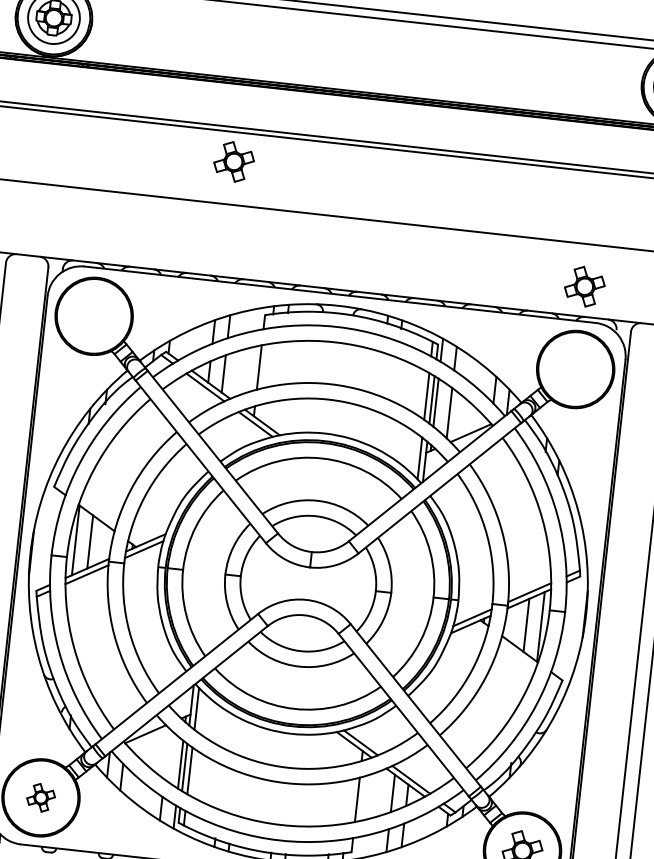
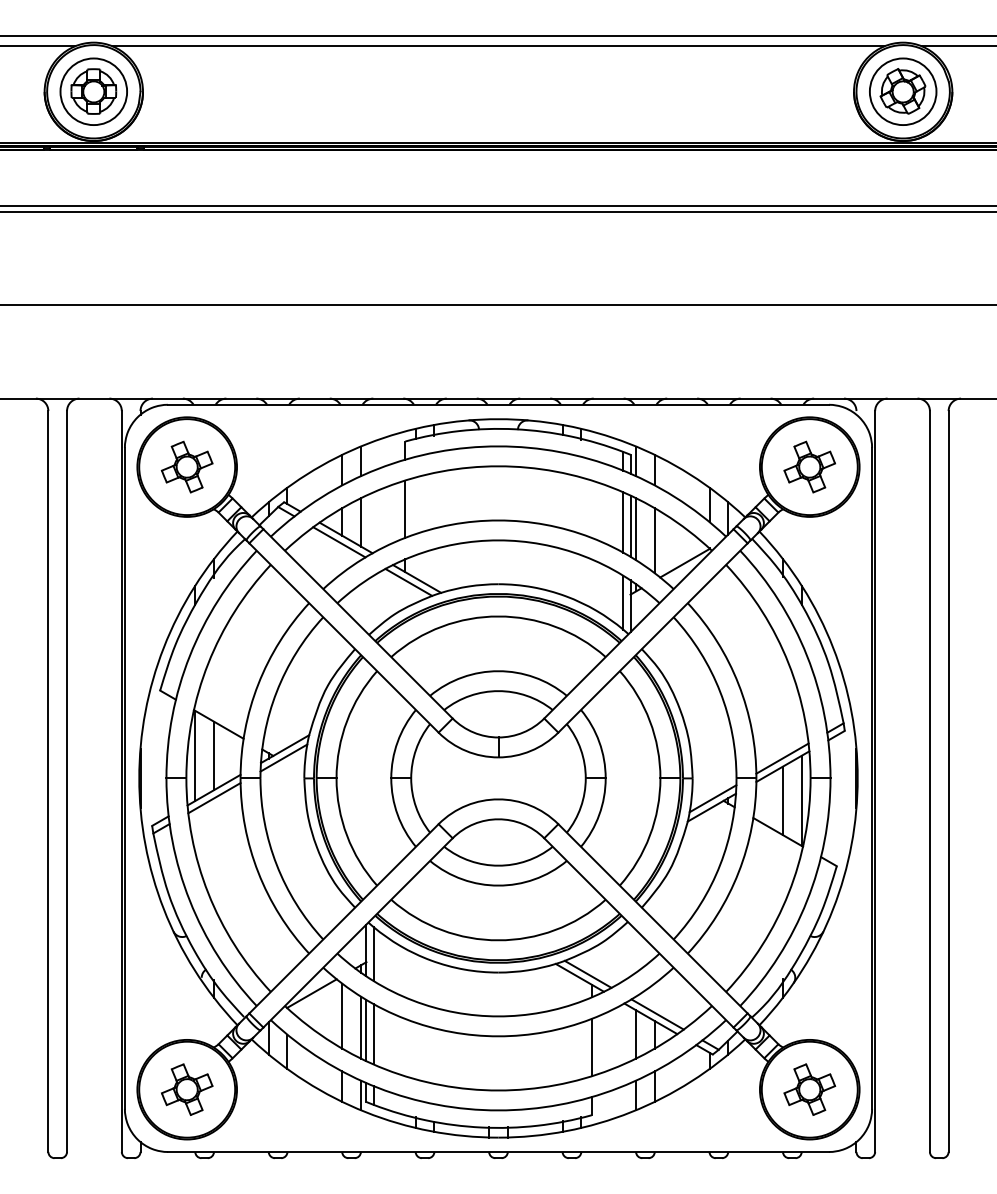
part: (233, 161) -> (186, 466), moved
part: (584, 286) -> (809, 466), moved
line: (167, 753) -> (342, 1015), added
part: (41, 797) -> (187, 1089), size x1.43

